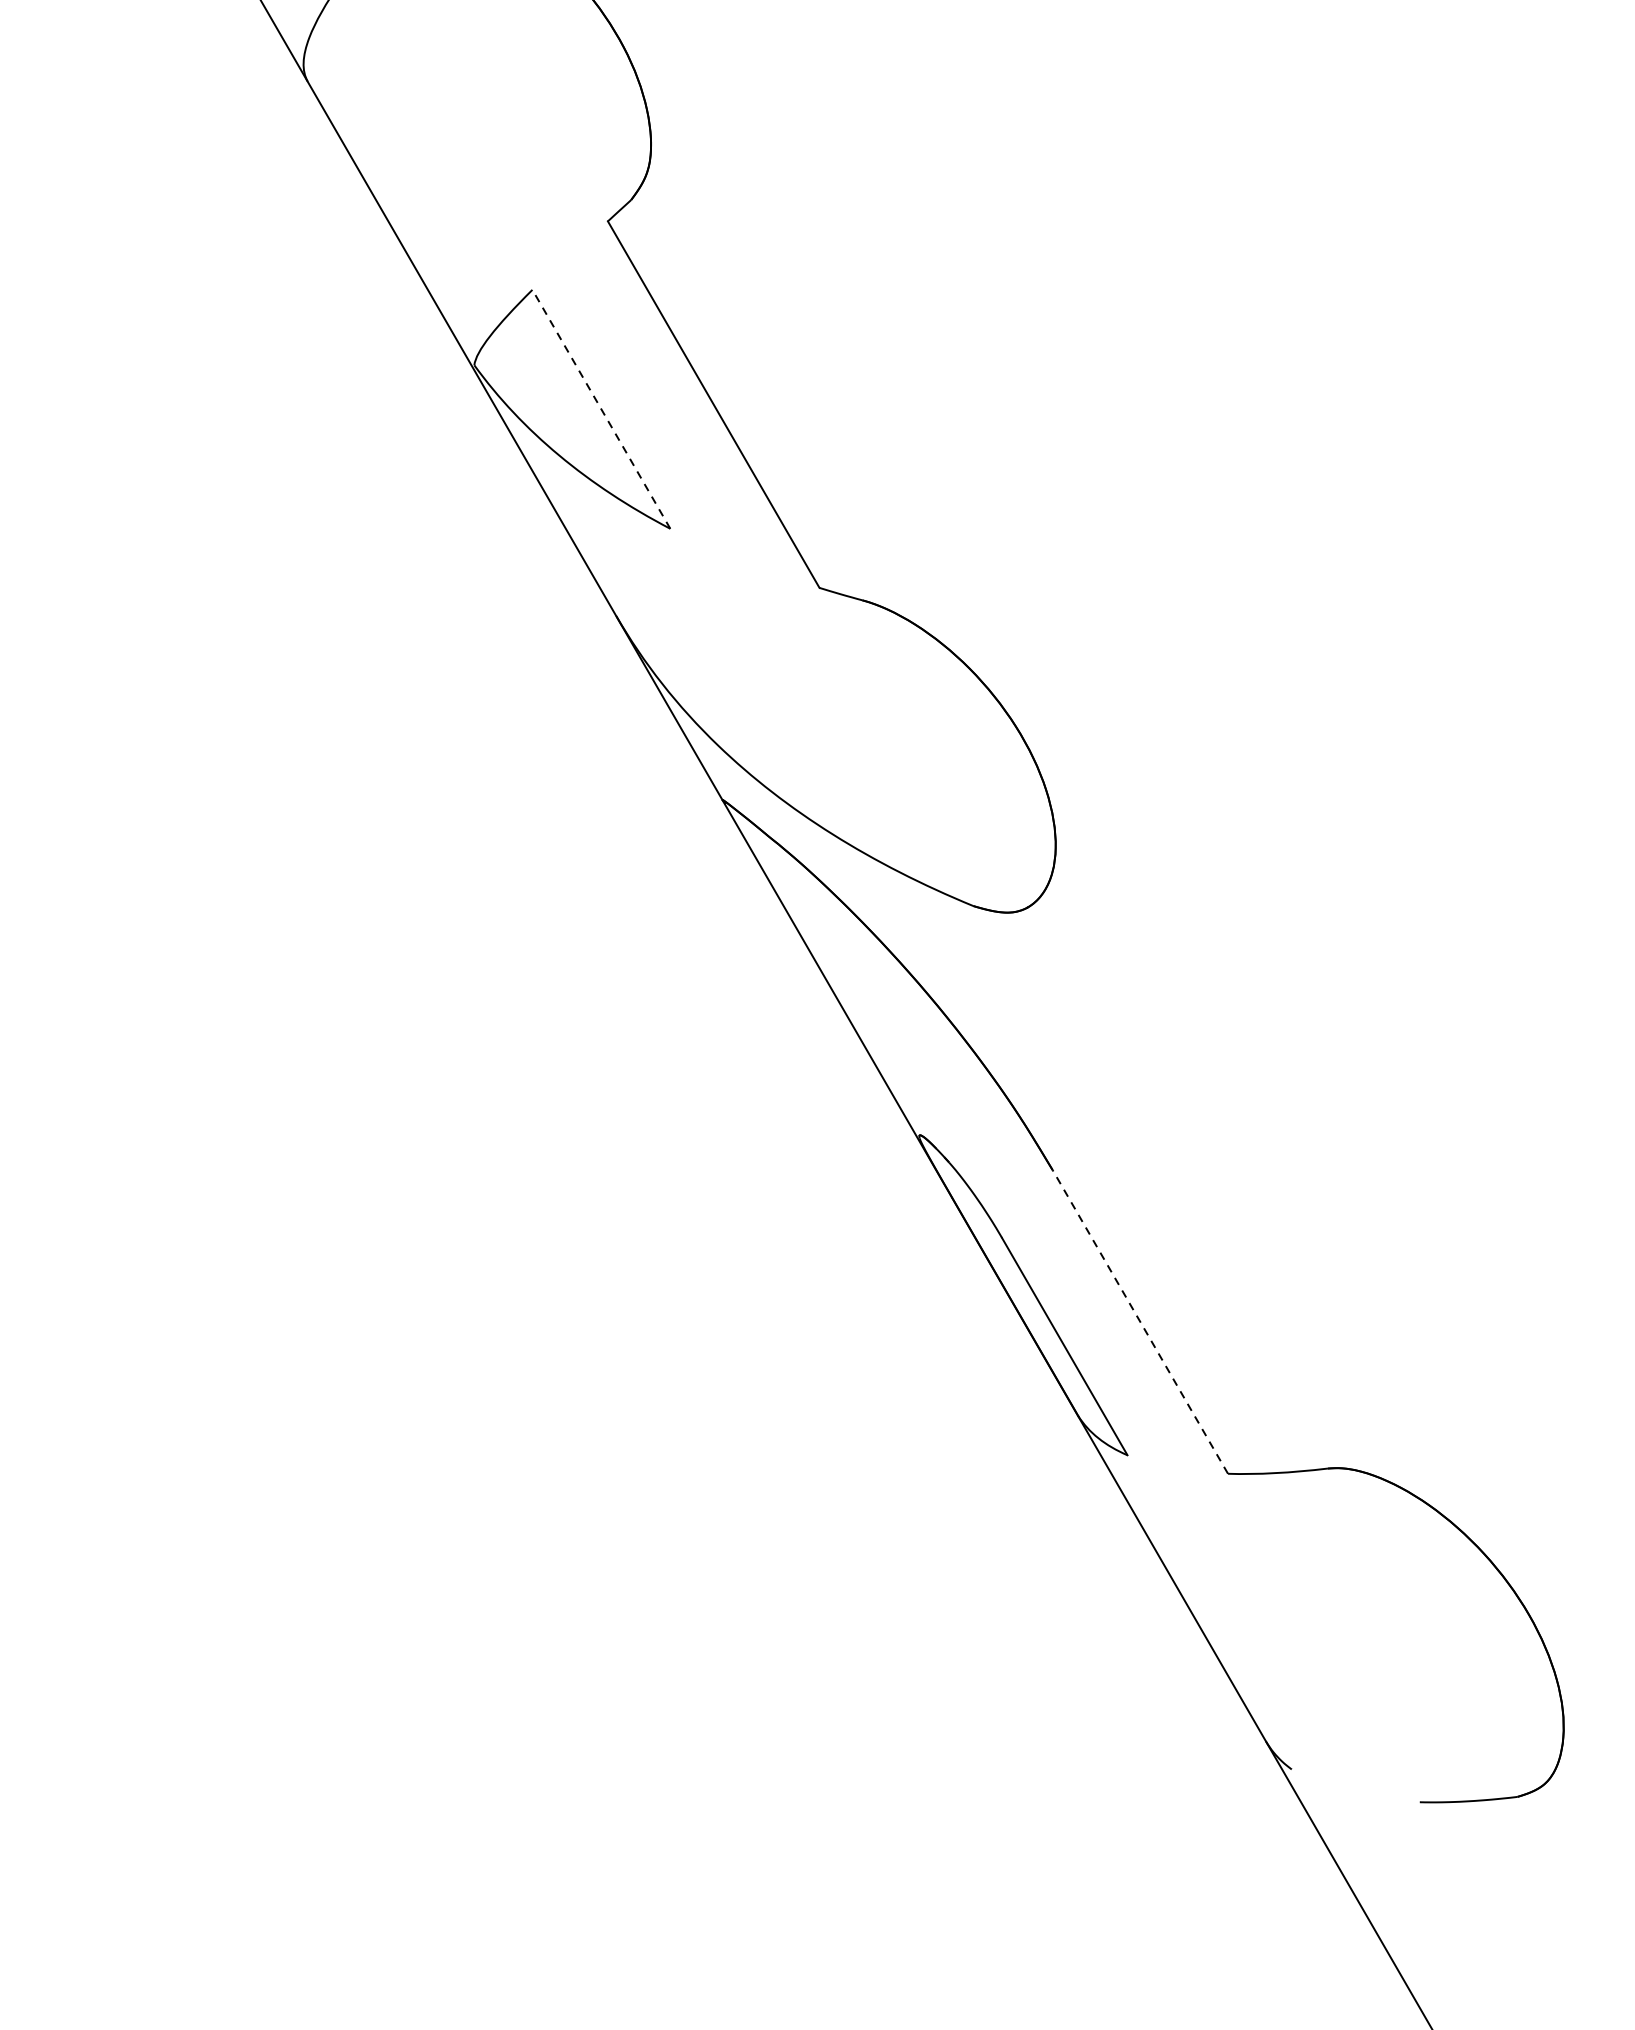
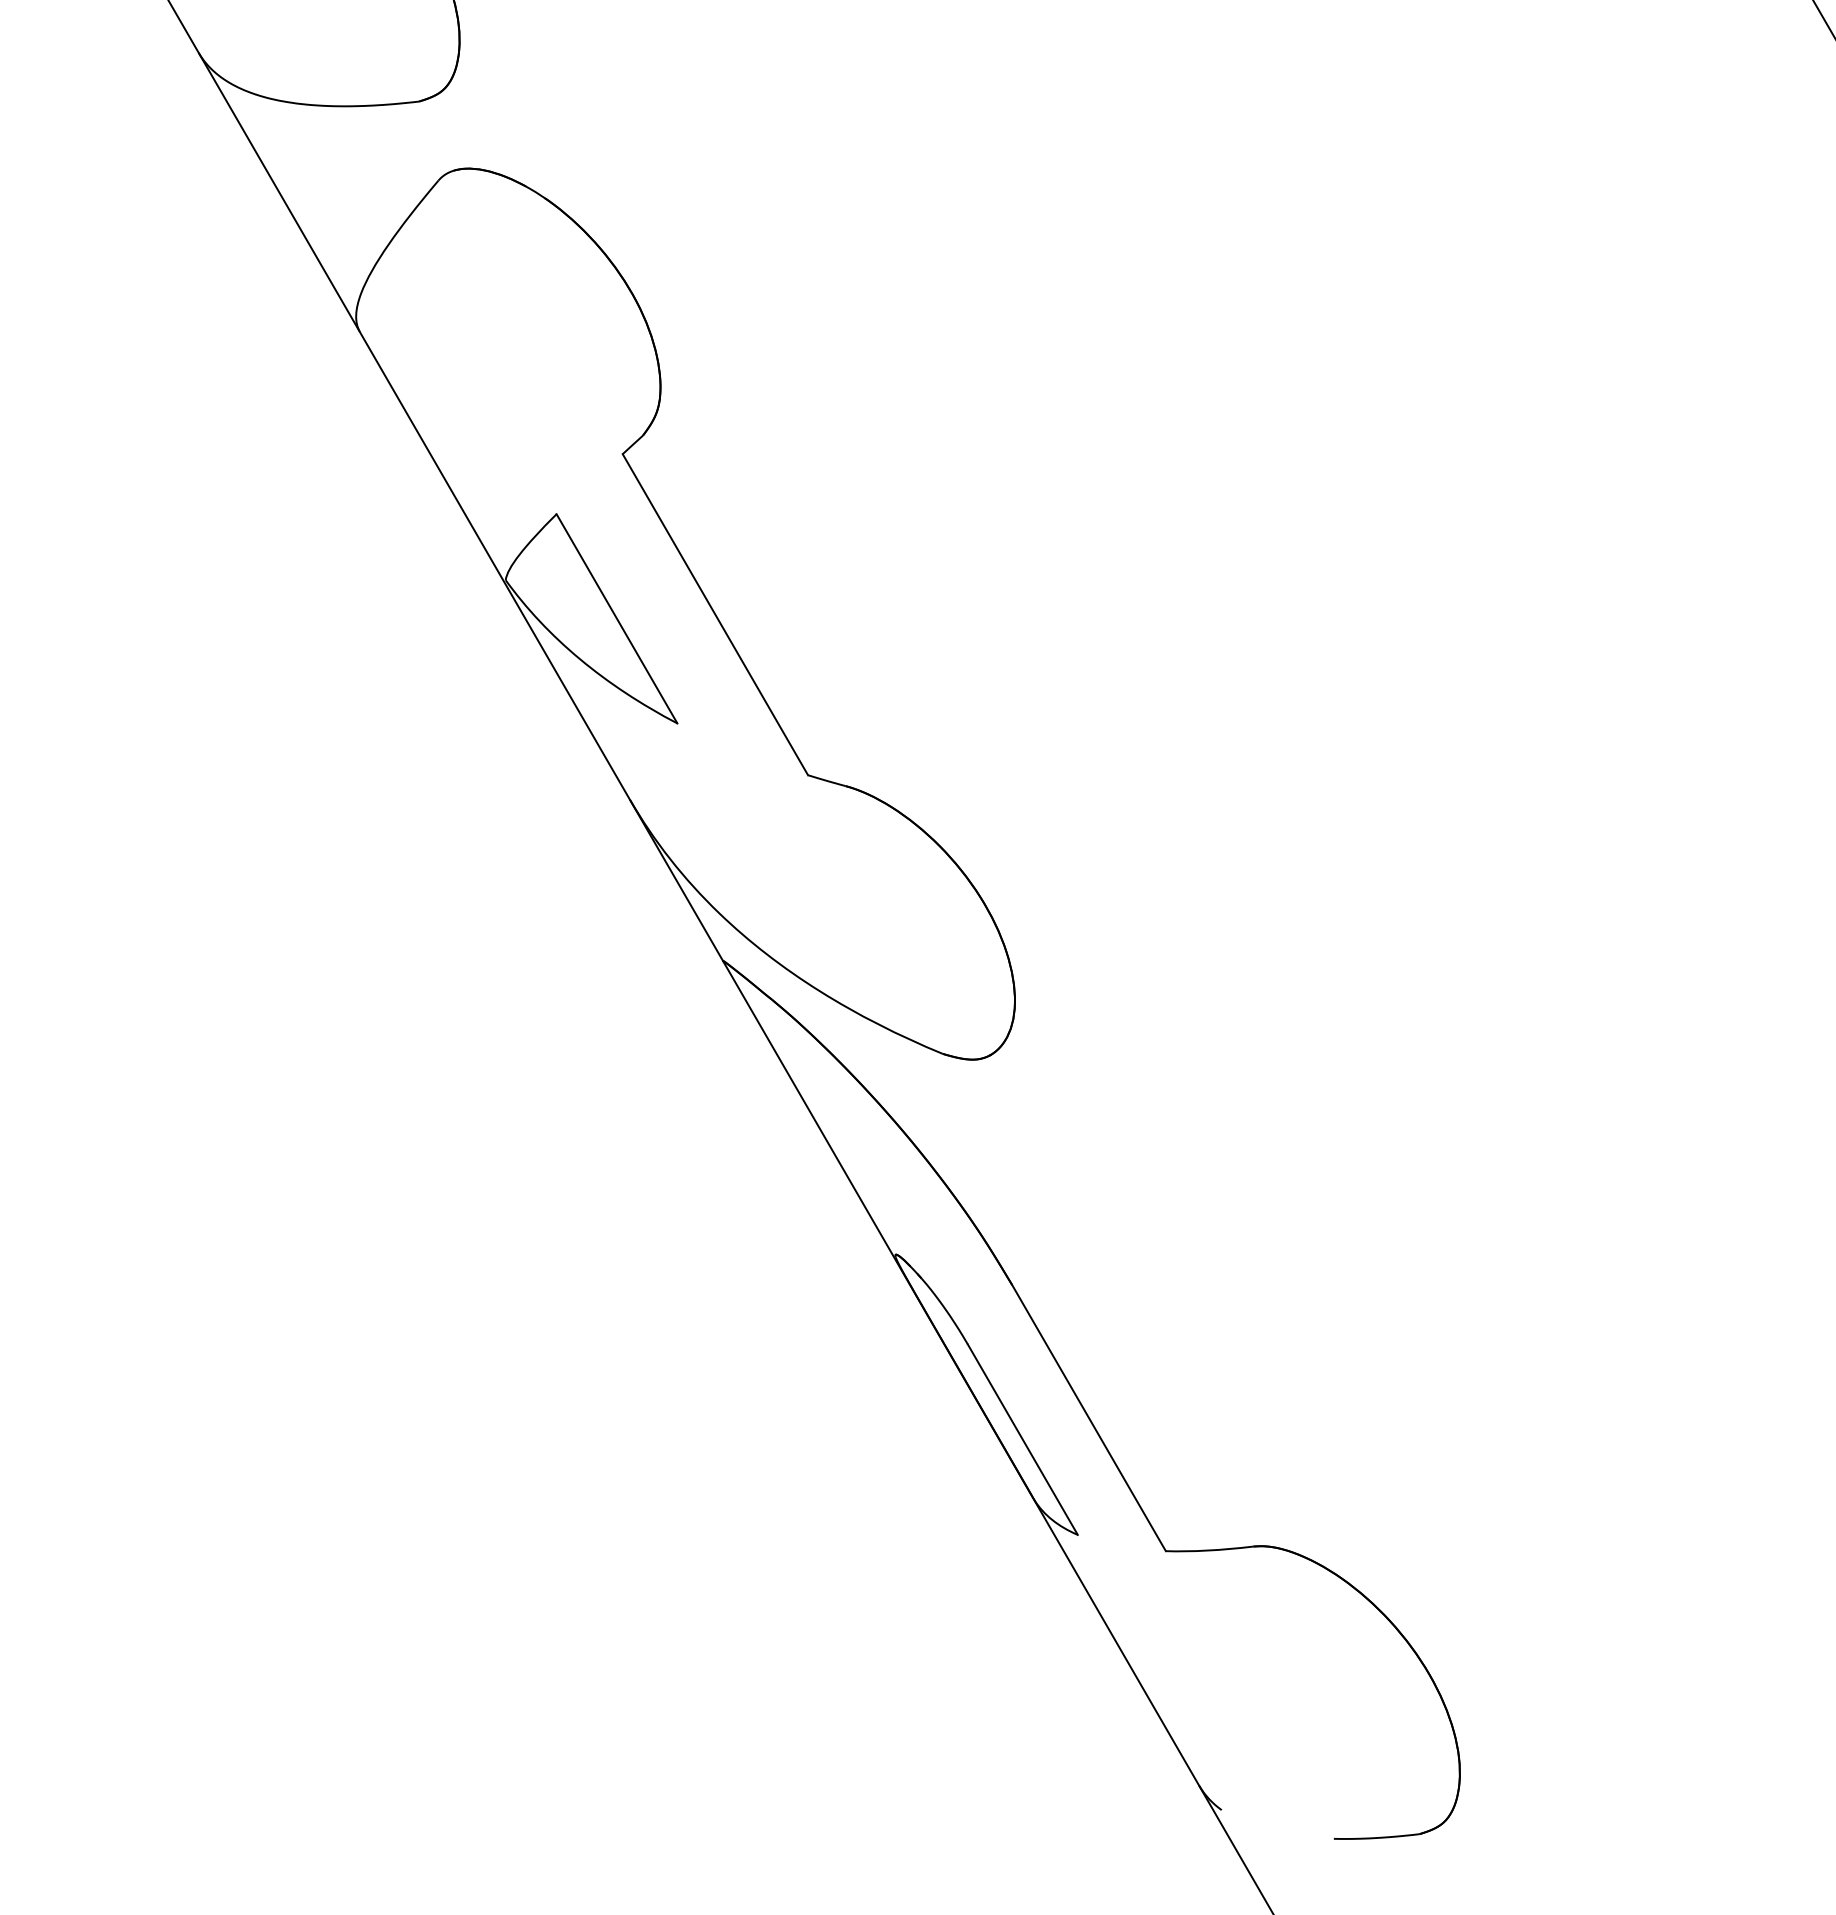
line: (601, 408) -> (617, 618), dashed -> solid
line: (1140, 1322) -> (1089, 1418), dashed -> solid

